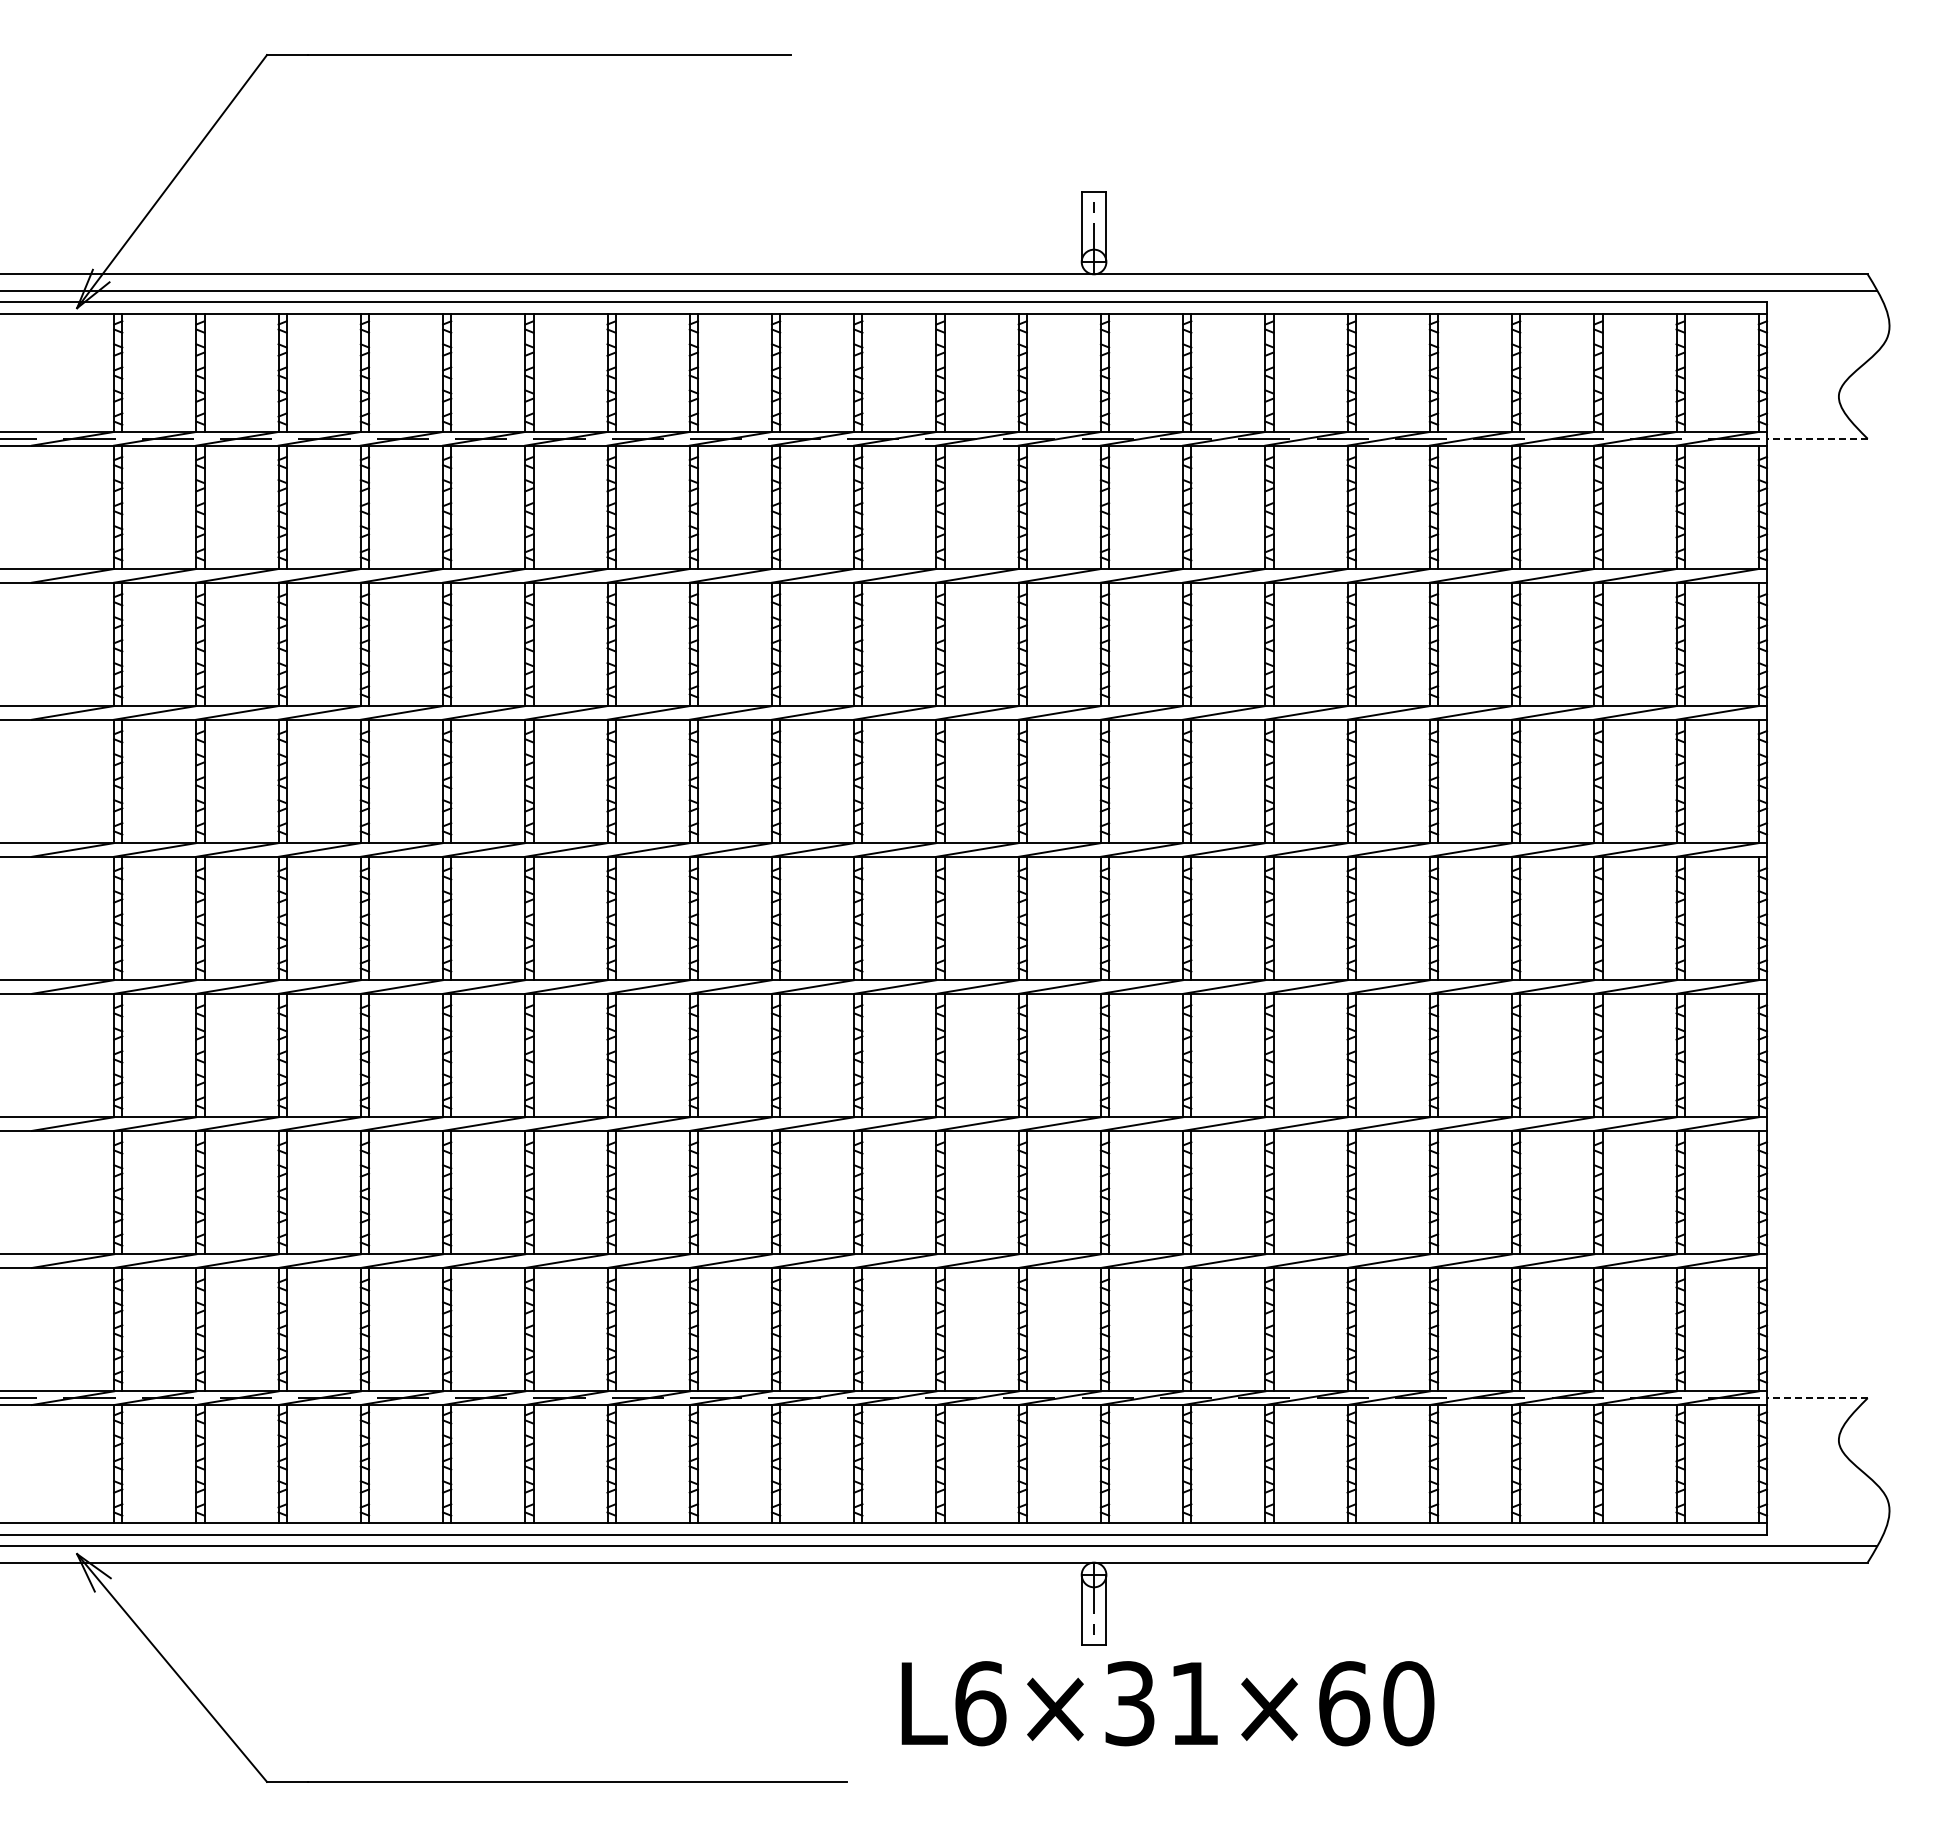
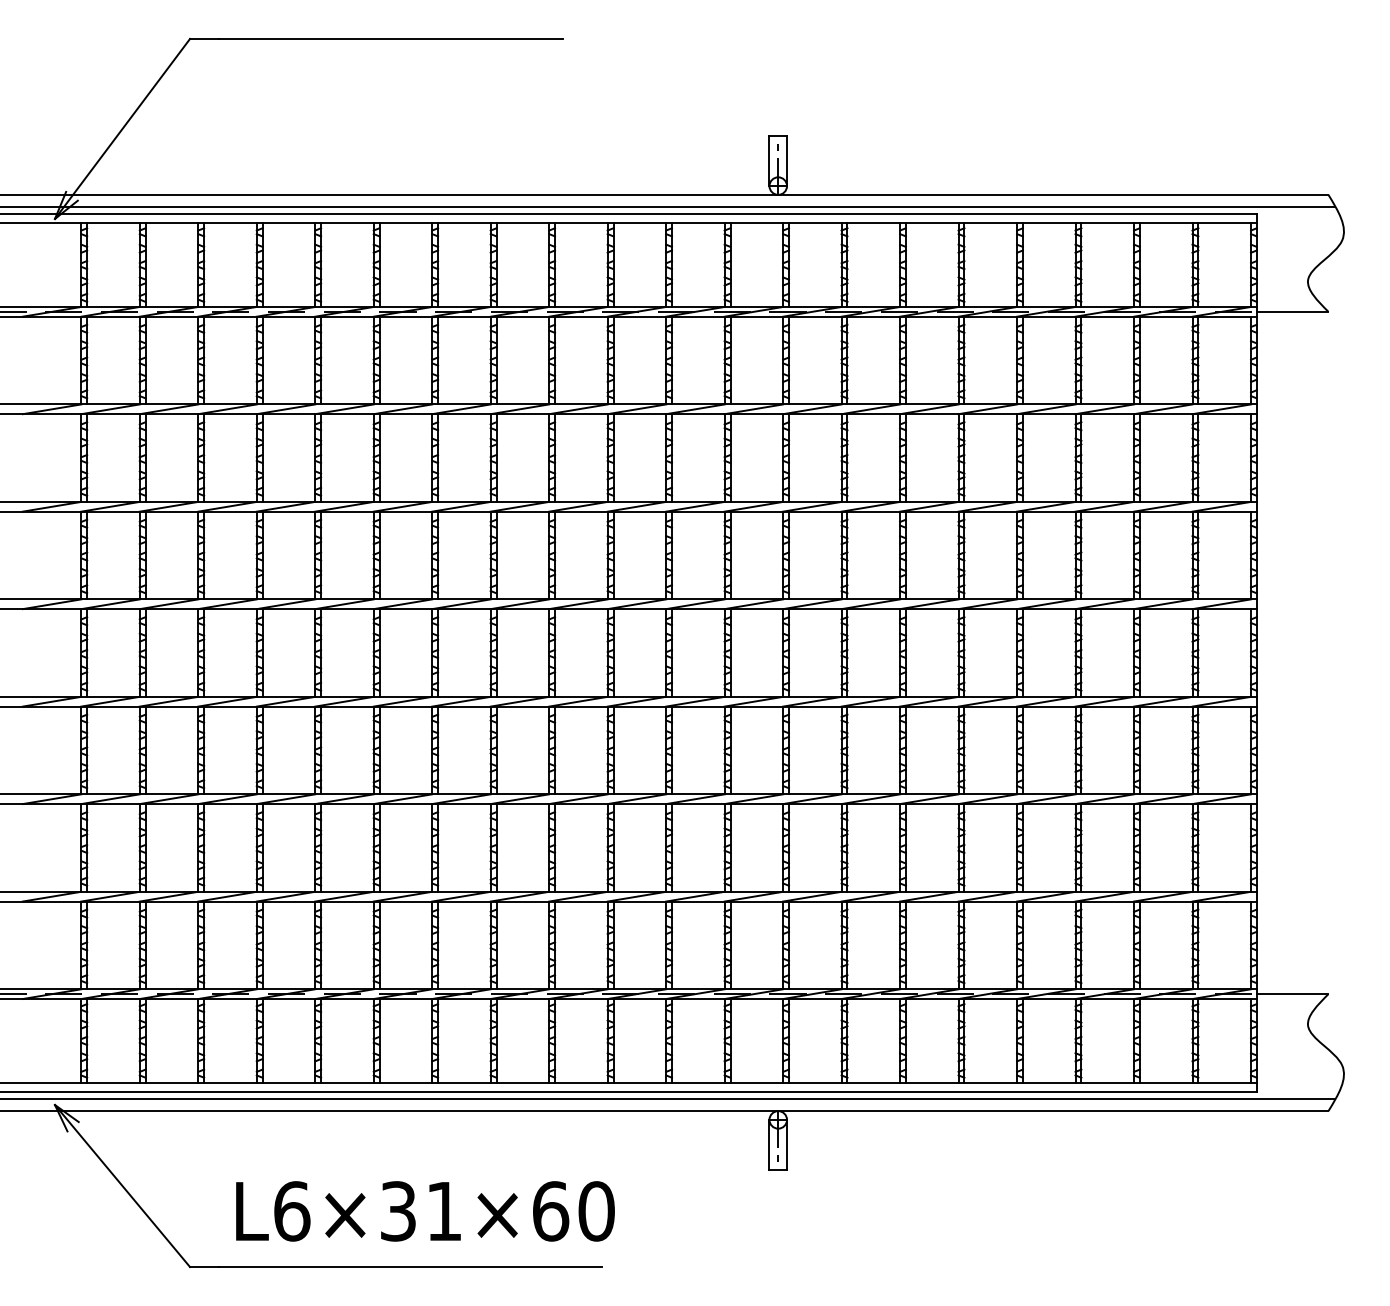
line: (1816, 438) -> (1292, 311), dashed -> solid
line: (1816, 1398) -> (1292, 994), dashed -> solid
text: (1167, 1703) -> (425, 1211), moved

